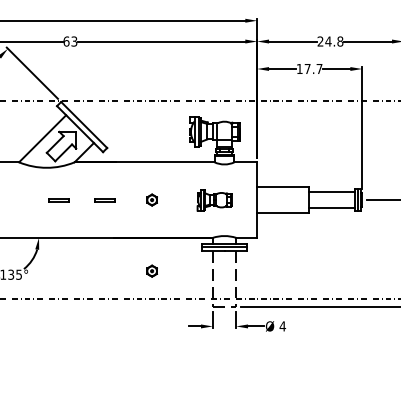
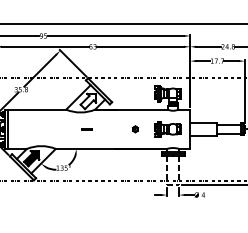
line: (104, 200) -> (110, 129), removed
part: (213, 200) -> (167, 129), size x1.43
part: (150, 271) -> (134, 166), removed

